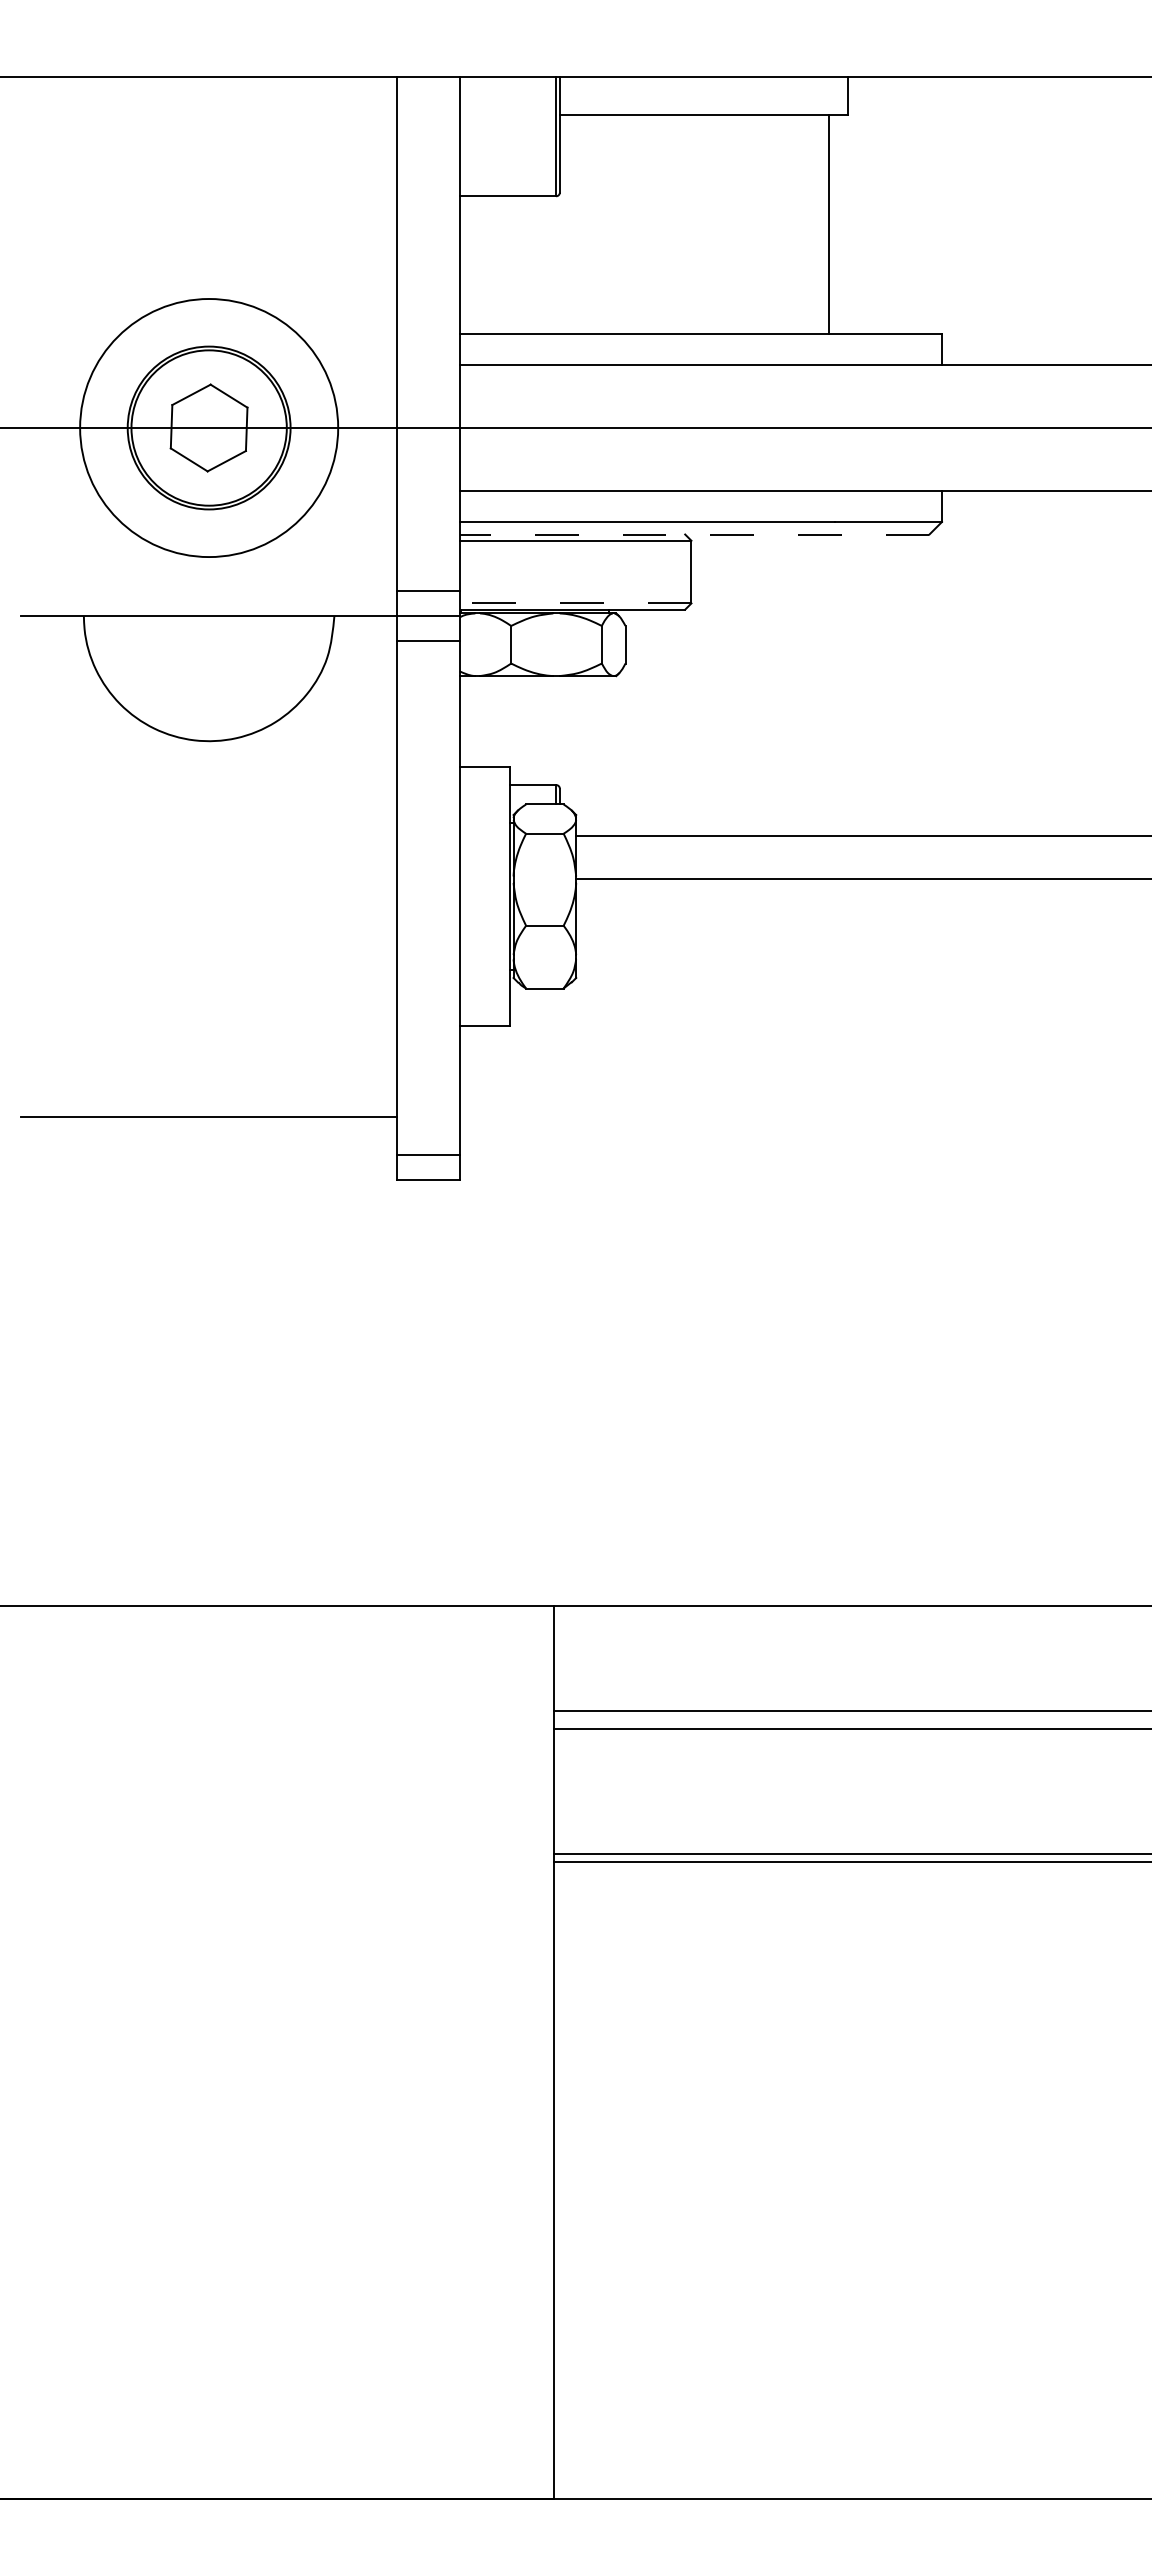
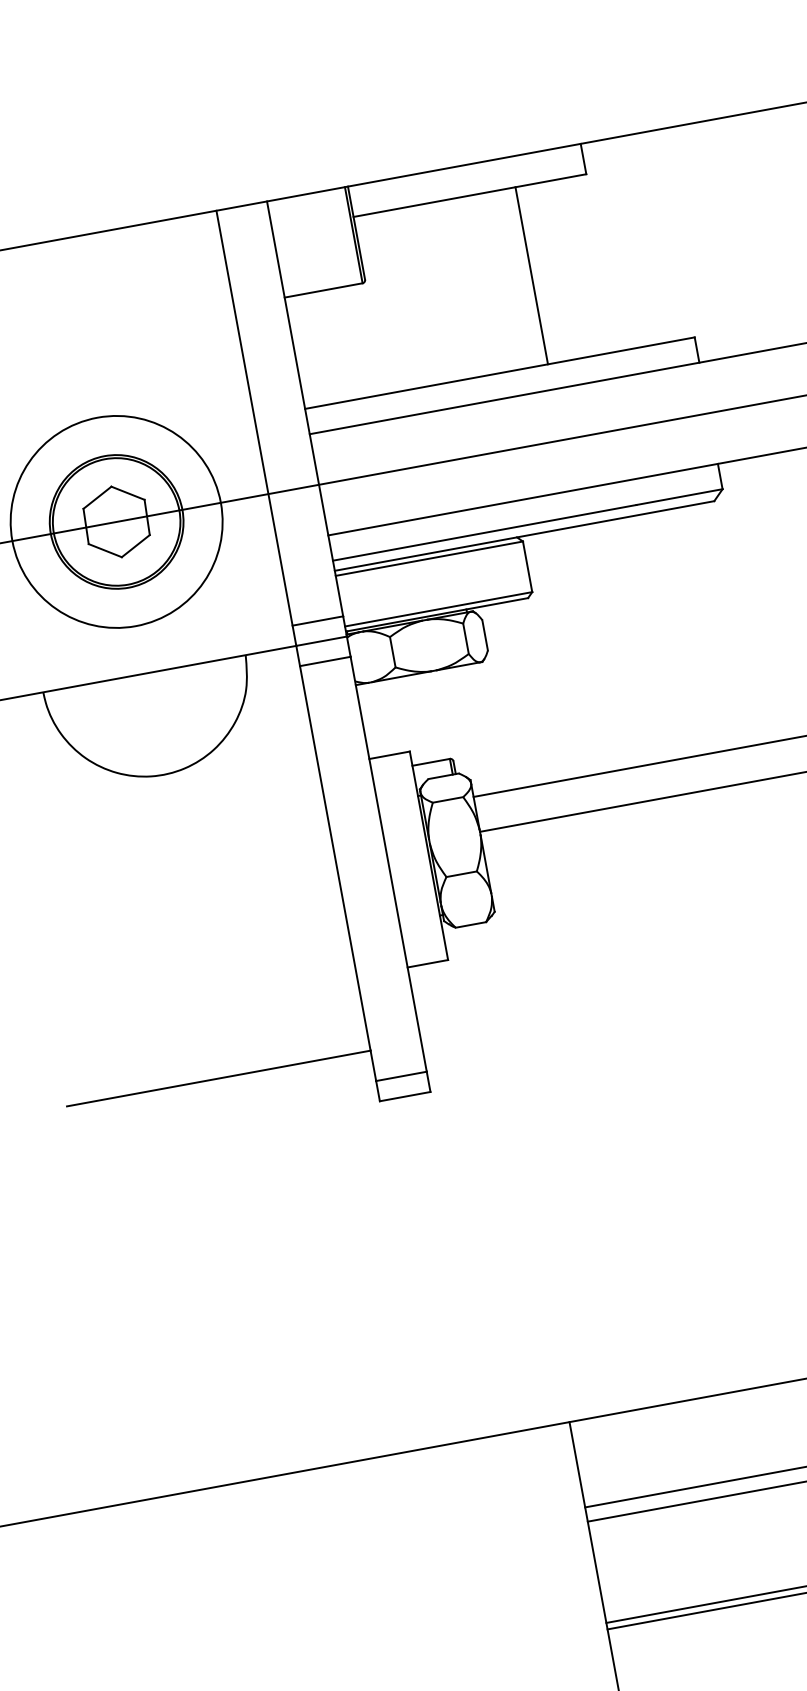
line: (829, 224) -> (531, 275), moved
line: (694, 534) -> (524, 536), dashed -> solid
line: (575, 603) -> (438, 609), dashed -> solid

